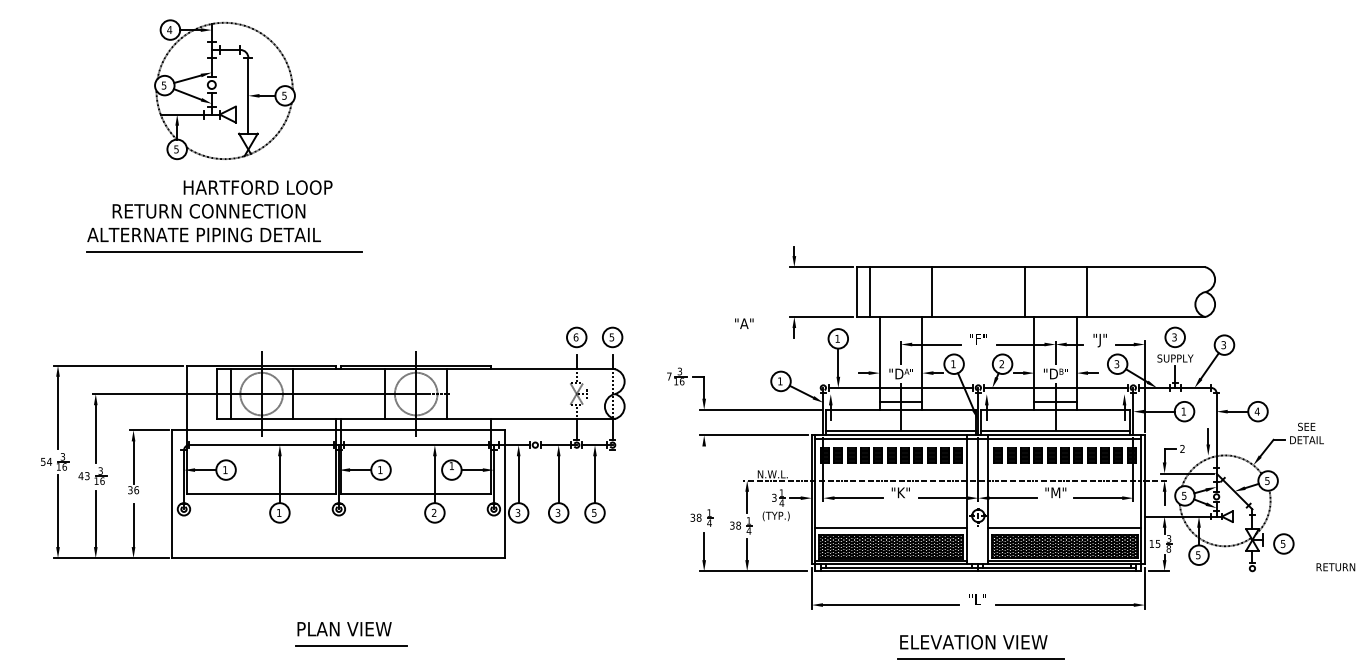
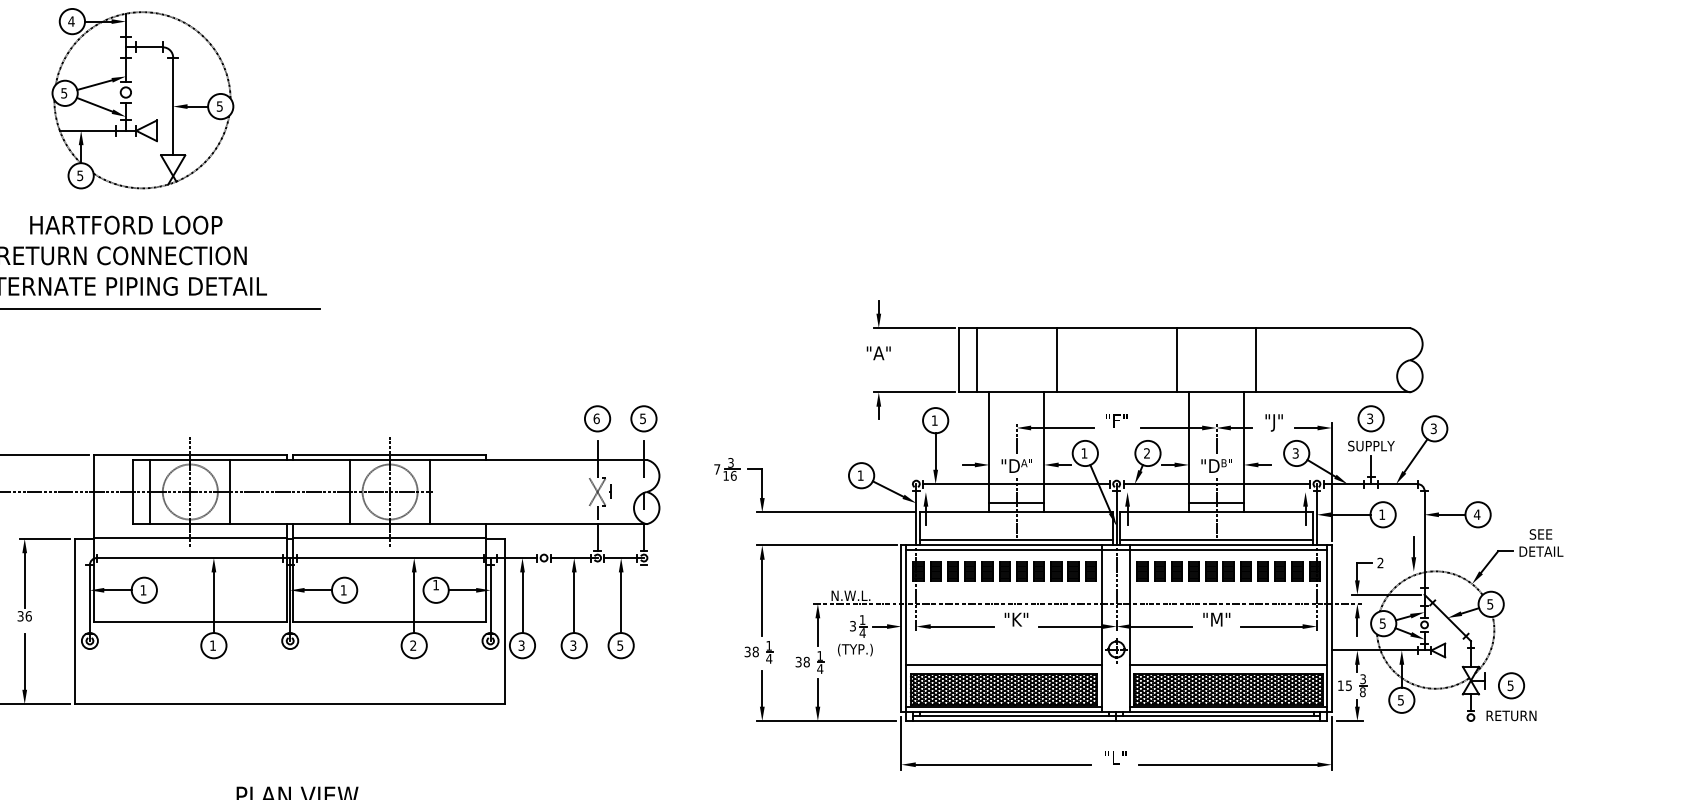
text: (257, 187) -> (125, 225), moved
text: (744, 323) -> (879, 353), moved
line: (704, 475) -> (762, 597), added
text: (1335, 567) -> (1511, 716), moved

